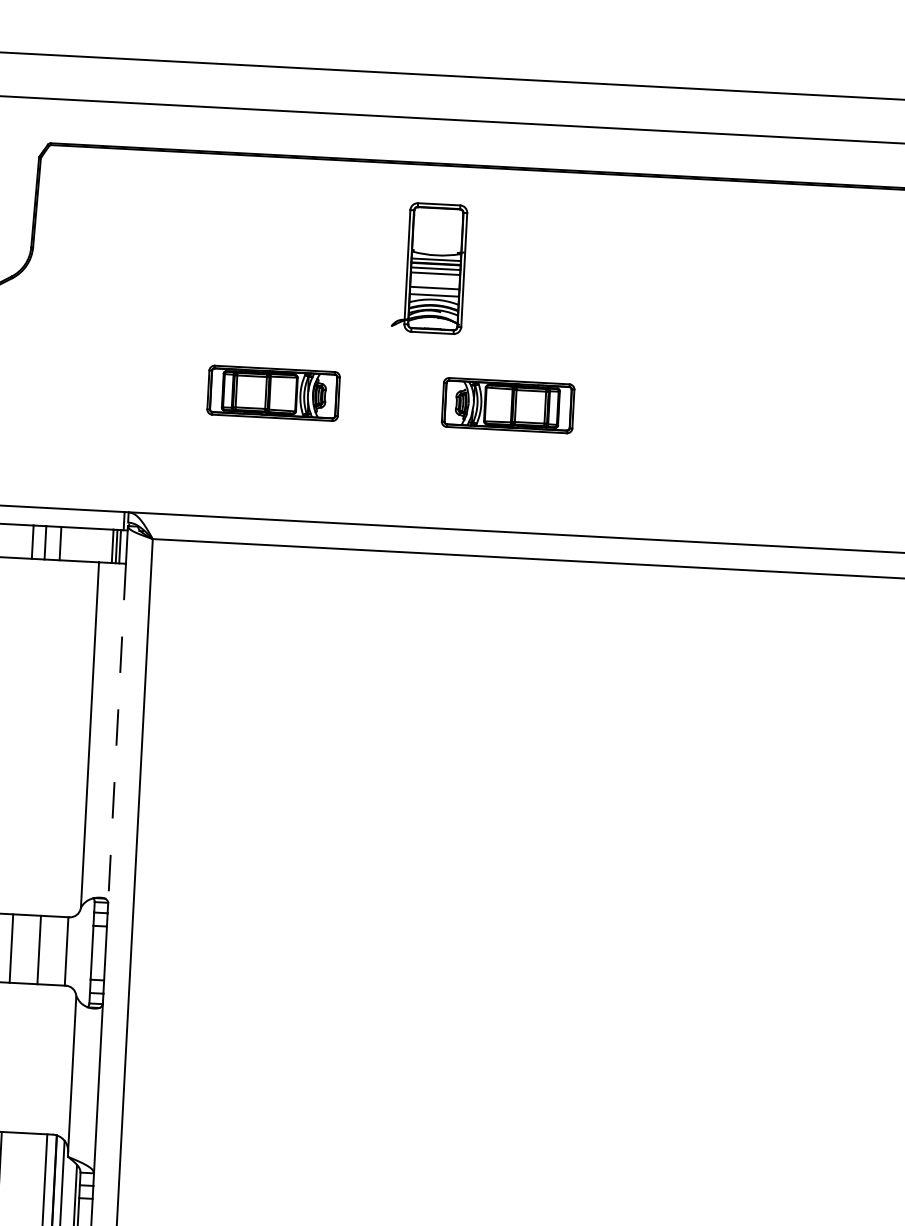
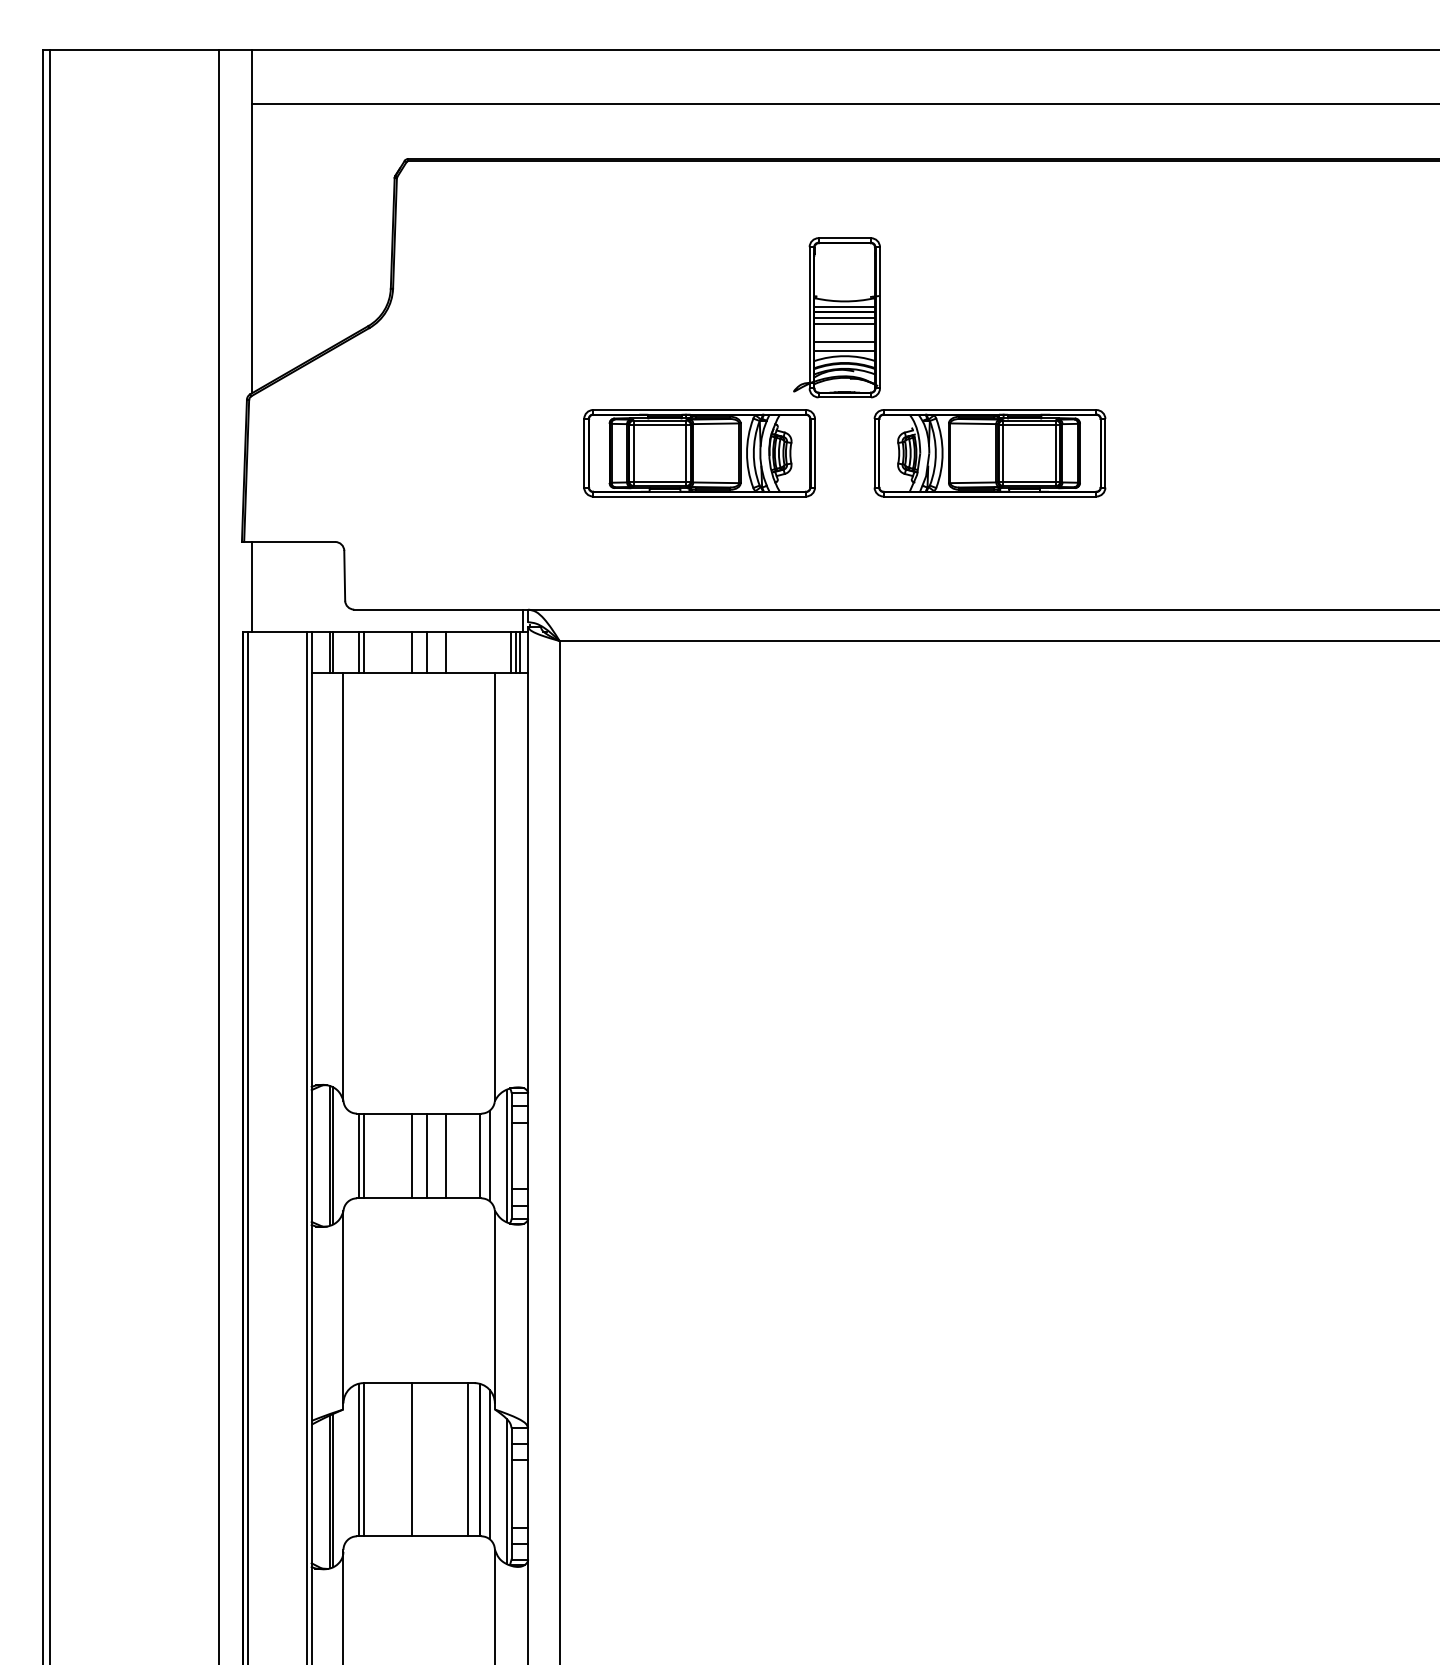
part: (429, 268) -> (836, 317), moved
part: (273, 393) -> (699, 453), size x1.43
part: (507, 405) -> (989, 453), size x1.43
line: (117, 733) -> (528, 883), dashed -> solid
line: (24, 948) -> (427, 1155), added
line: (74, 951) -> (489, 1155), added
line: (88, 952) -> (506, 1155), added

